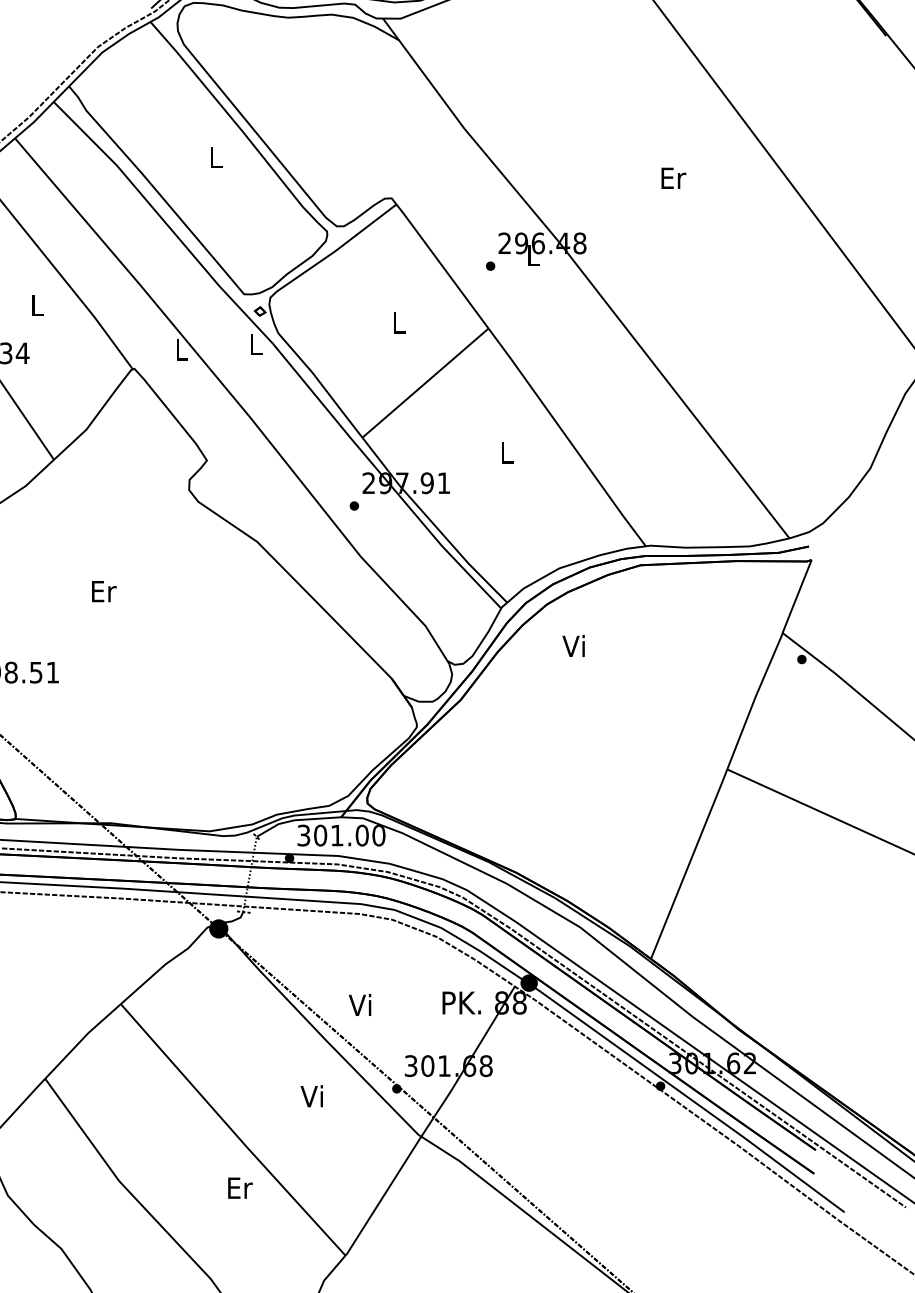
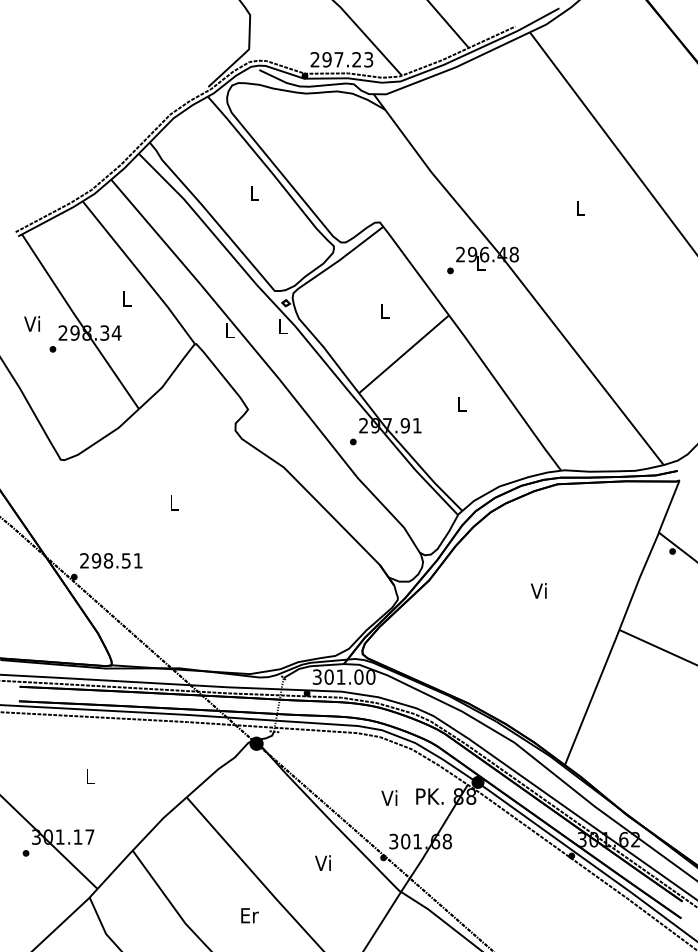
text: (674, 177) -> (581, 207), Er -> L
text: (103, 590) -> (174, 502), Er -> L
text: (573, 645) -> (538, 590), moved
text: (360, 1004) -> (389, 797), moved
text: (239, 1187) -> (249, 915), moved

